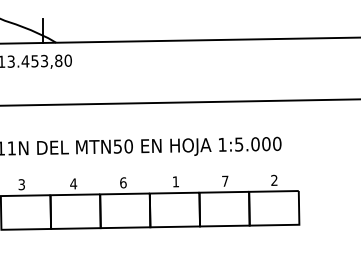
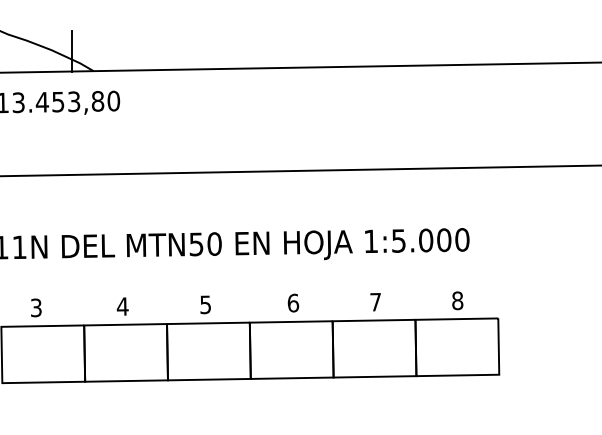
text: (274, 180) -> (457, 300), 2 -> 8
text: (175, 181) -> (292, 302), 1 -> 6
text: (123, 182) -> (205, 304), 6 -> 5

